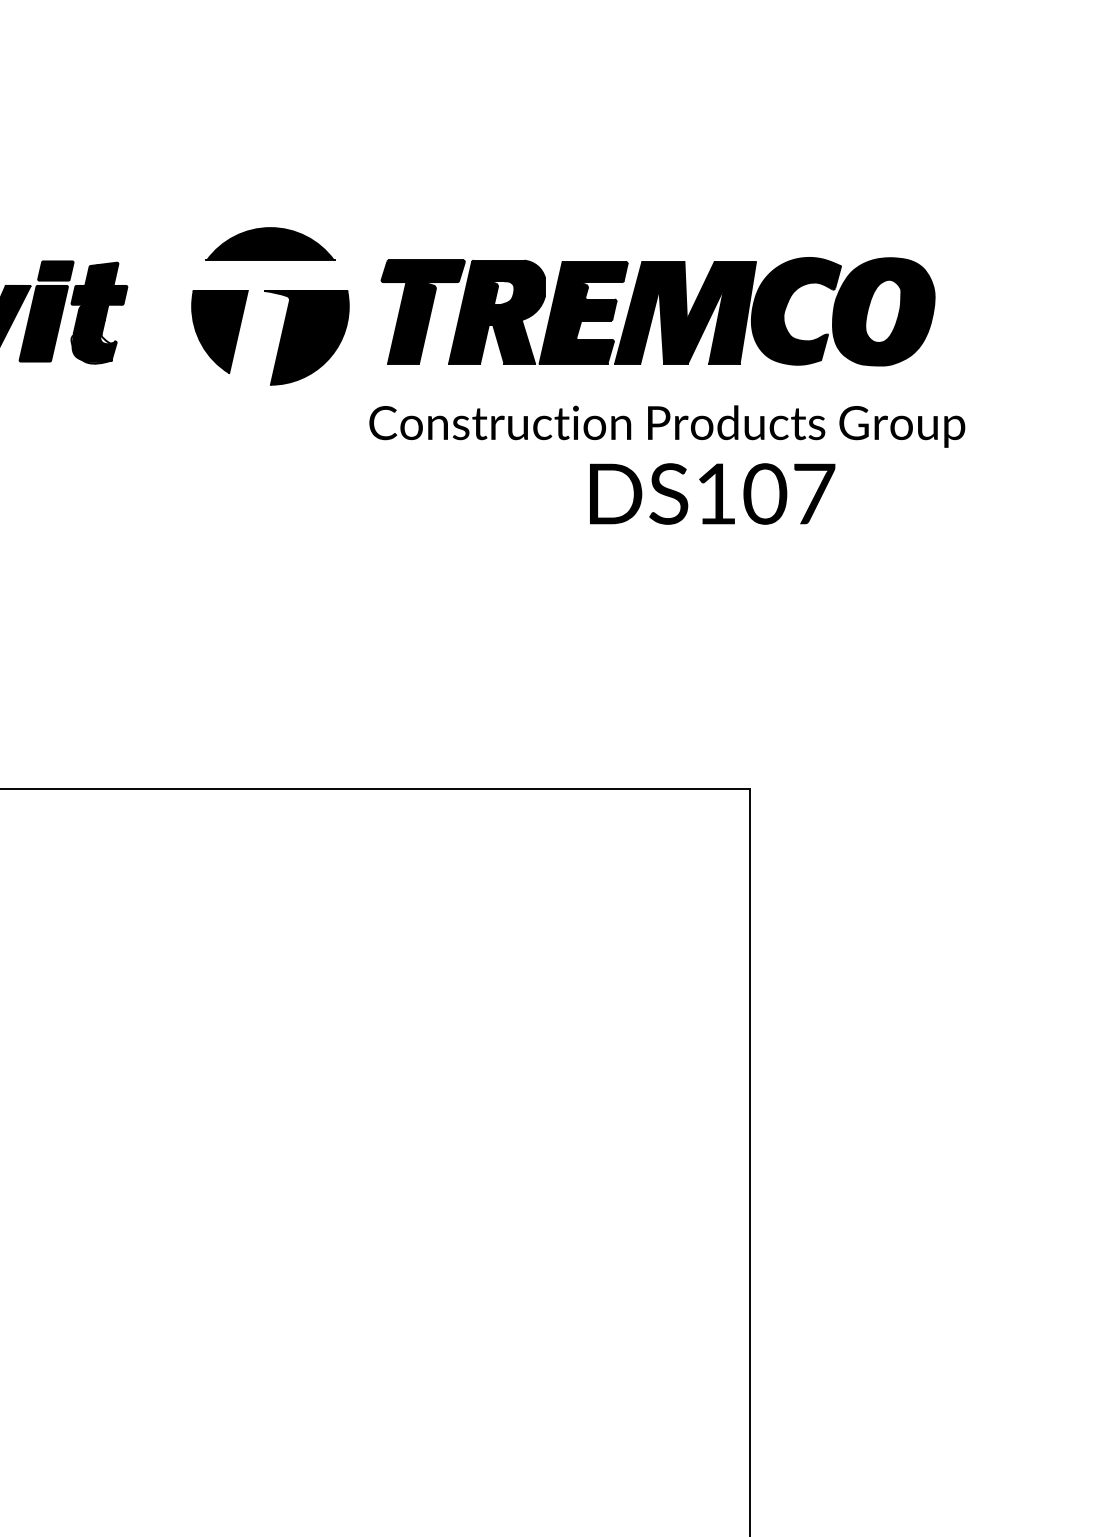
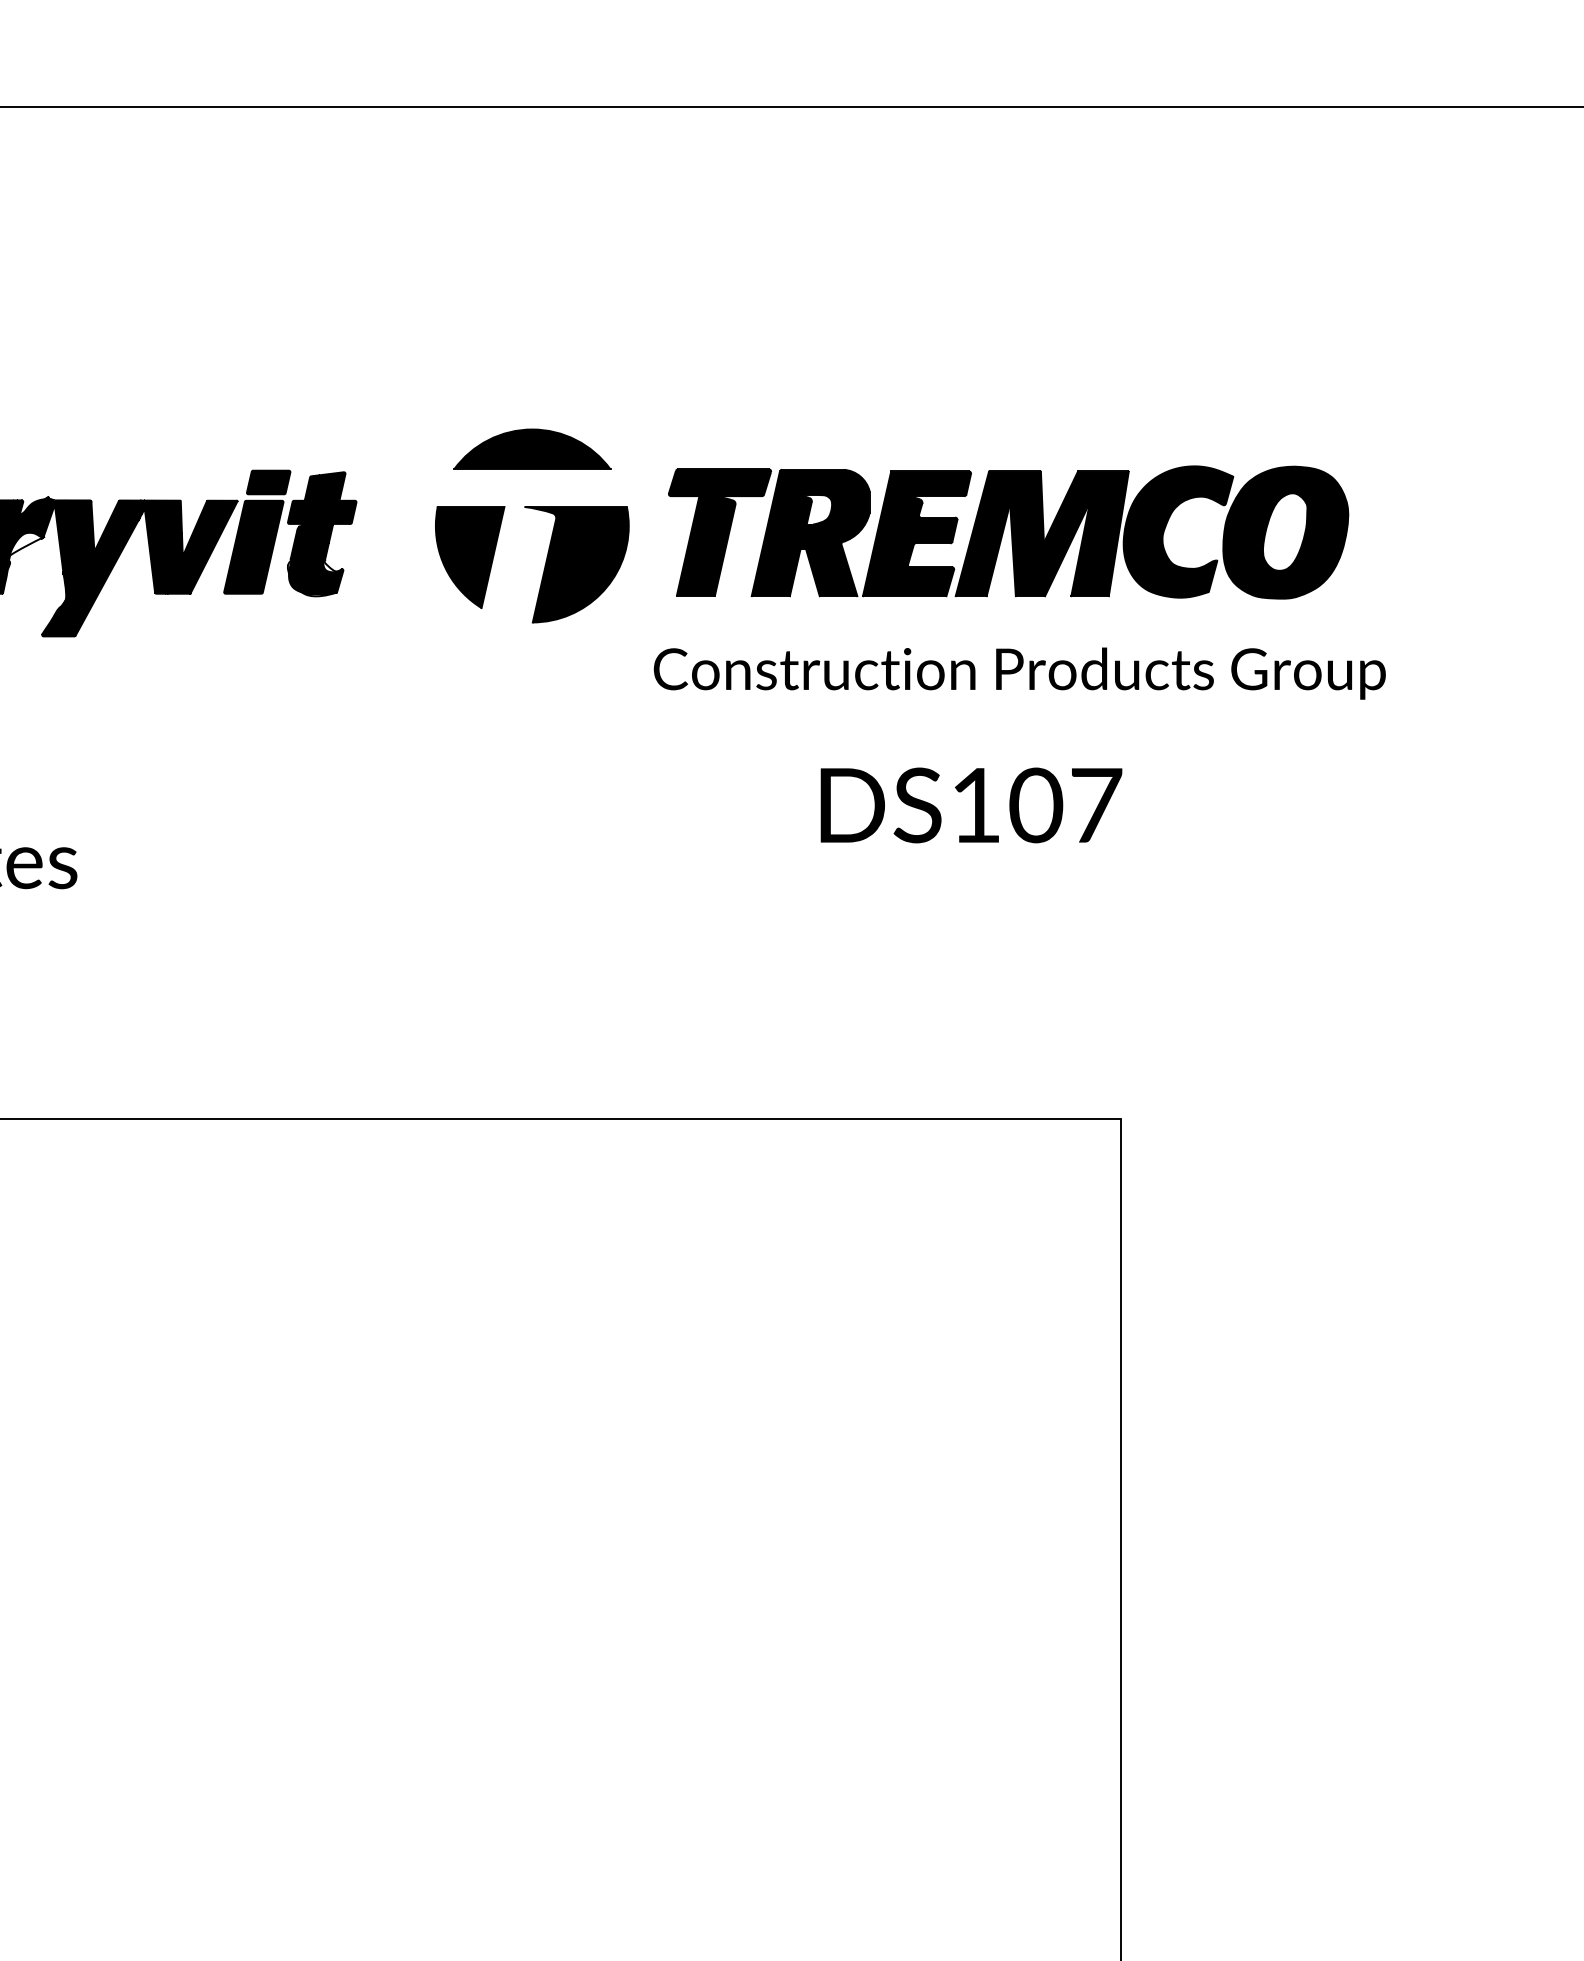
text: (712, 494) -> (971, 805), moved

